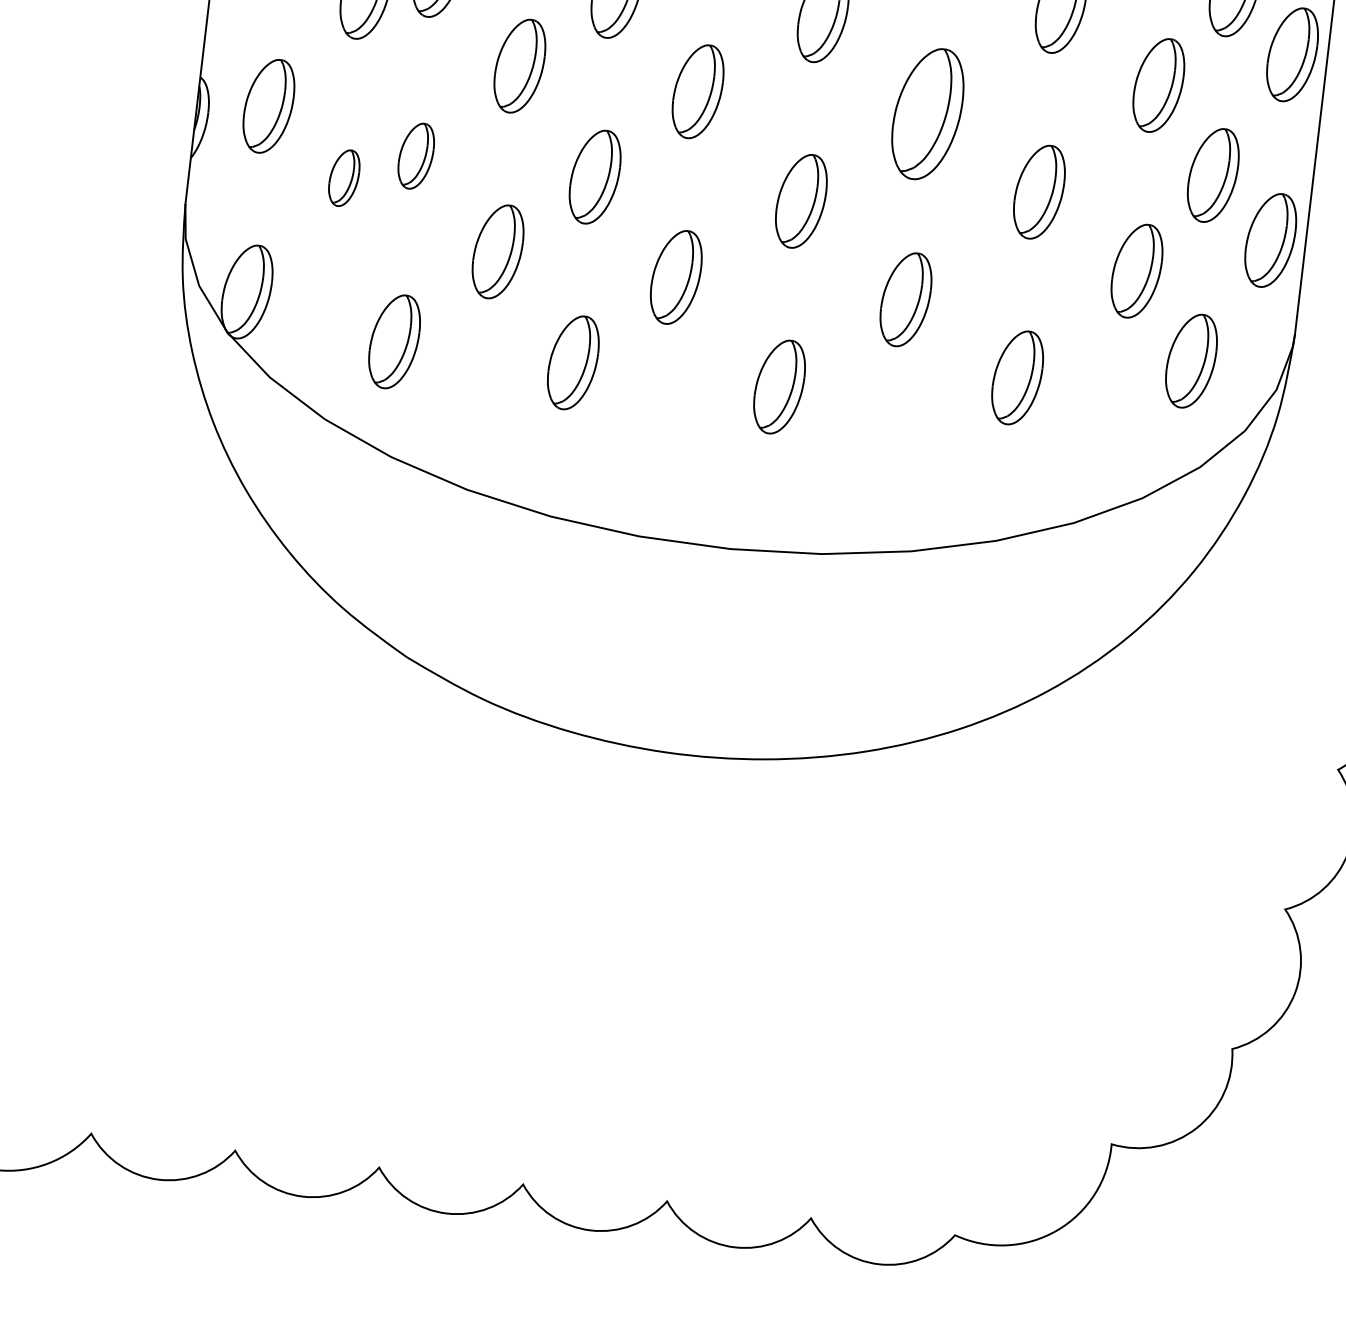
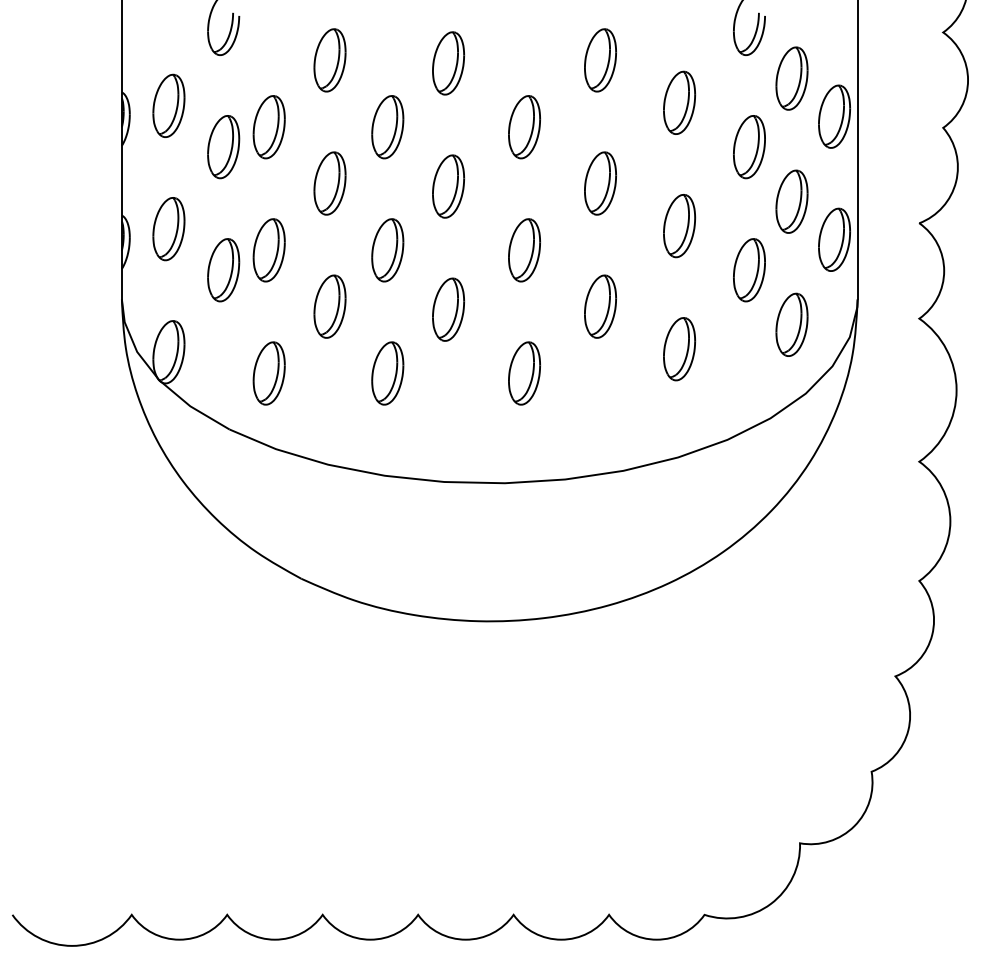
part: (927, 113) -> (600, 183), size x0.71
part: (415, 156) -> (268, 250), size x1.43
part: (343, 178) -> (223, 270), size x1.67

